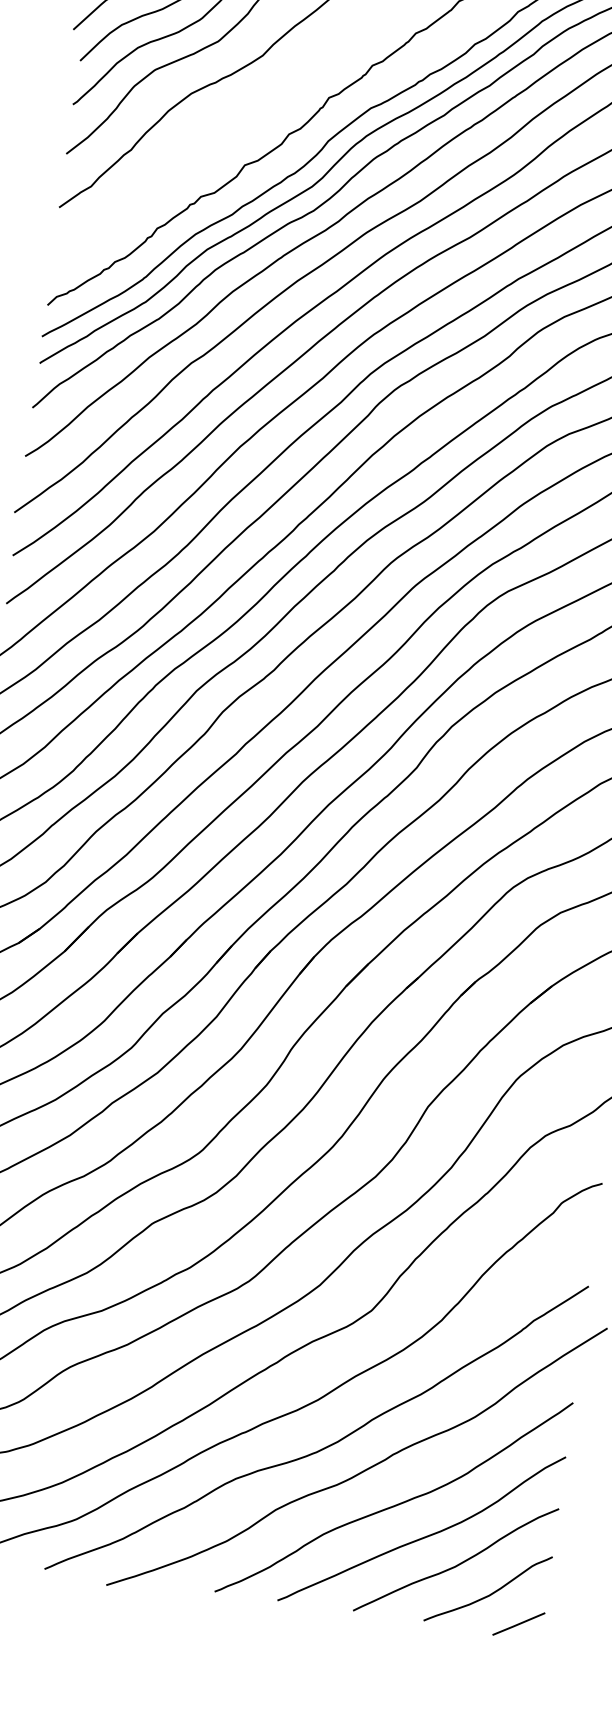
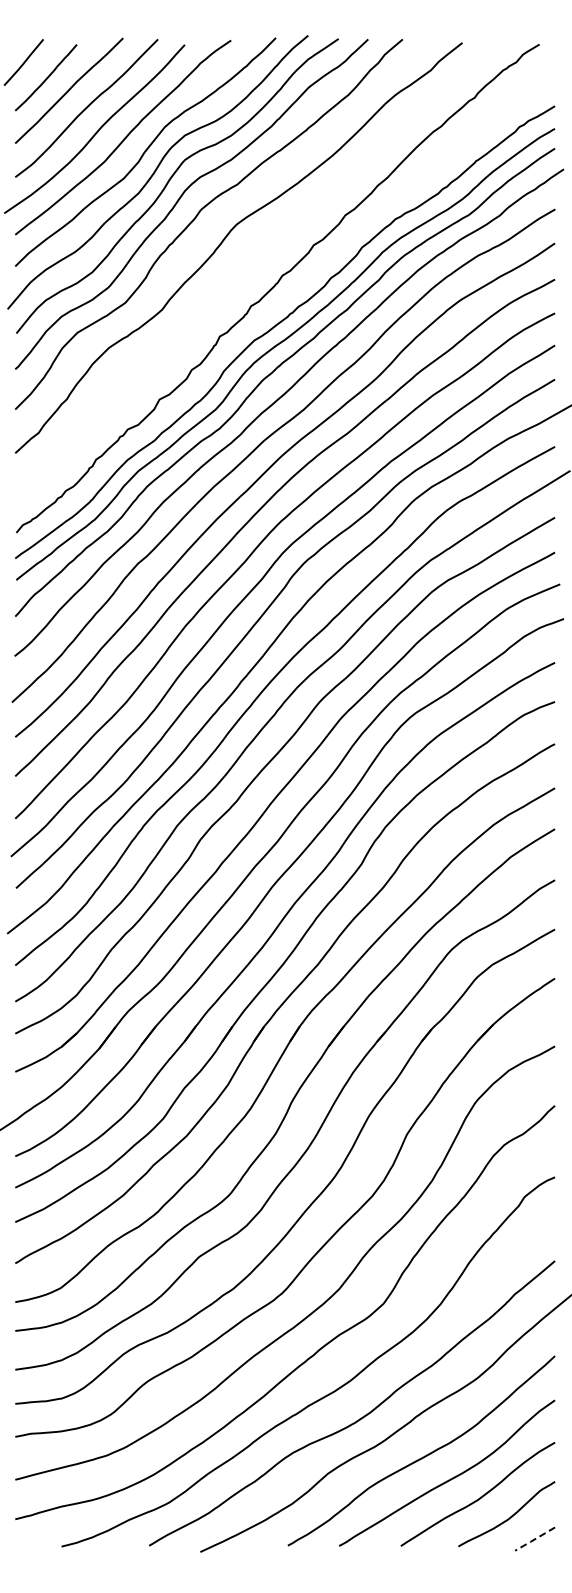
line: (518, 1624) -> (534, 1539), solid -> dashed

